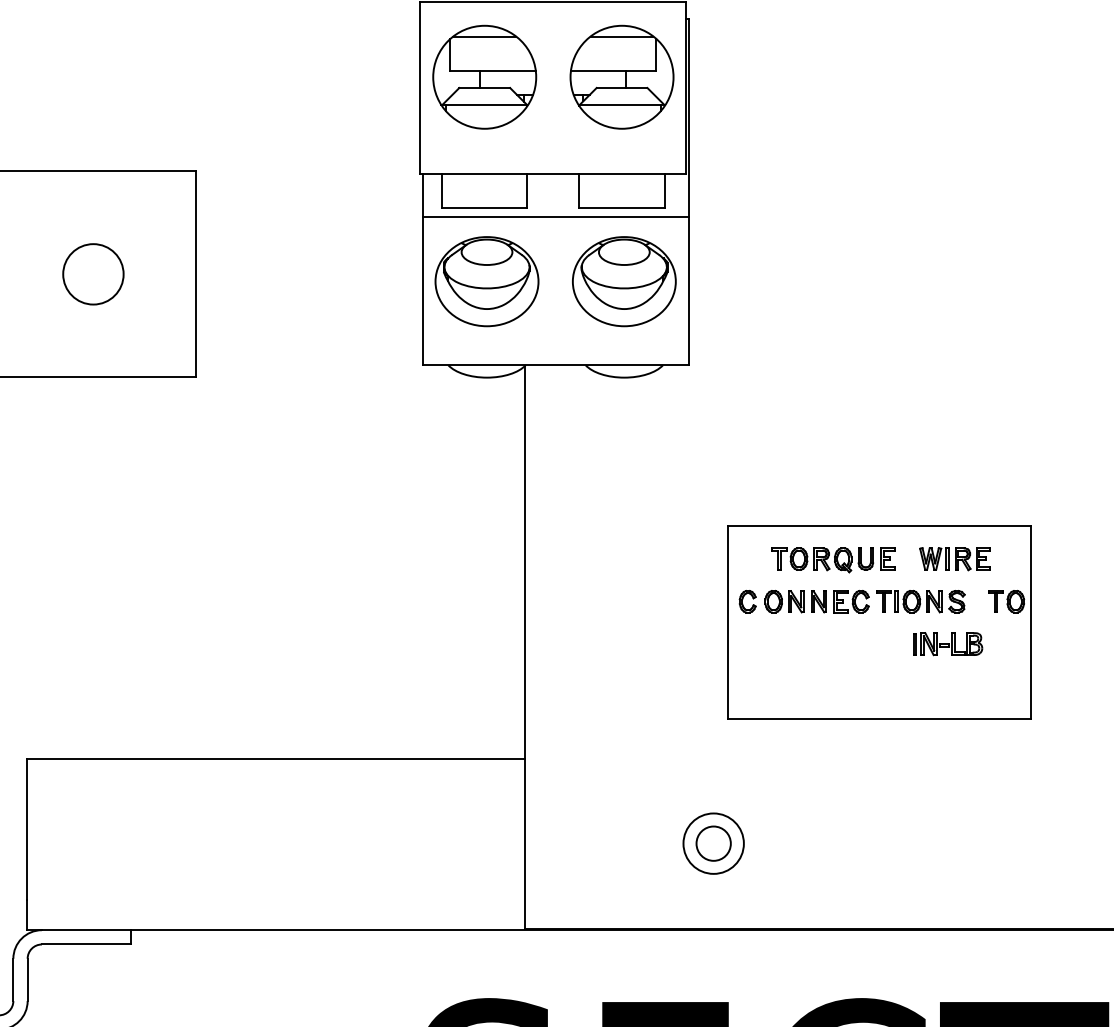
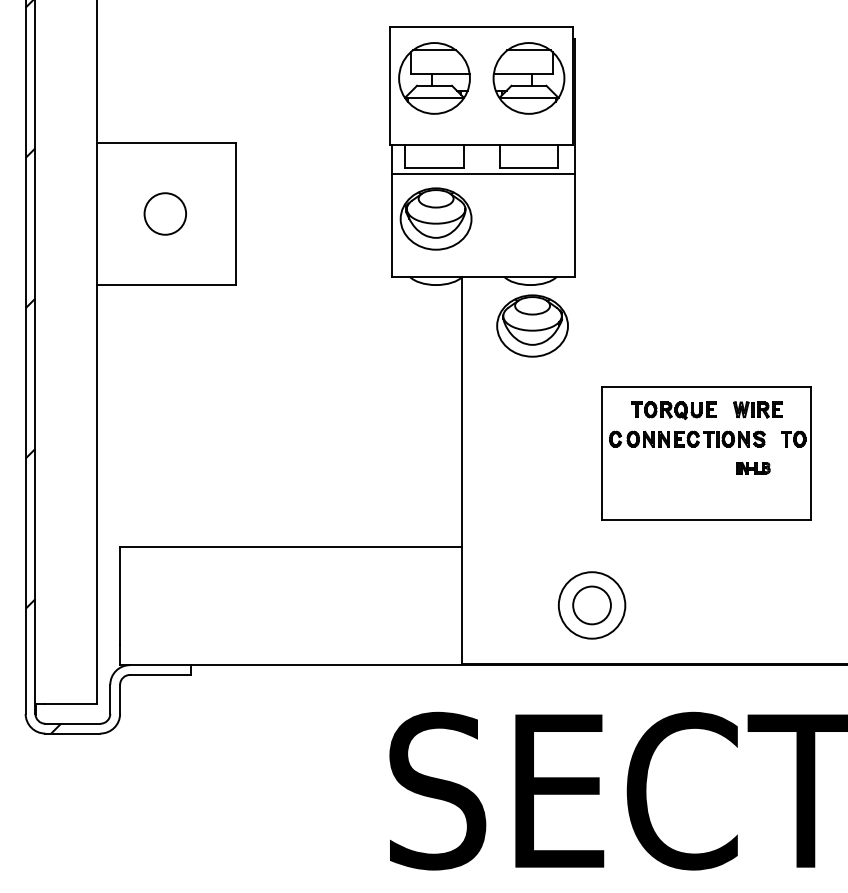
part: (624, 280) -> (532, 325), moved
part: (948, 642) -> (753, 467), size x0.7
part: (712, 843) -> (591, 605), size x1.6

